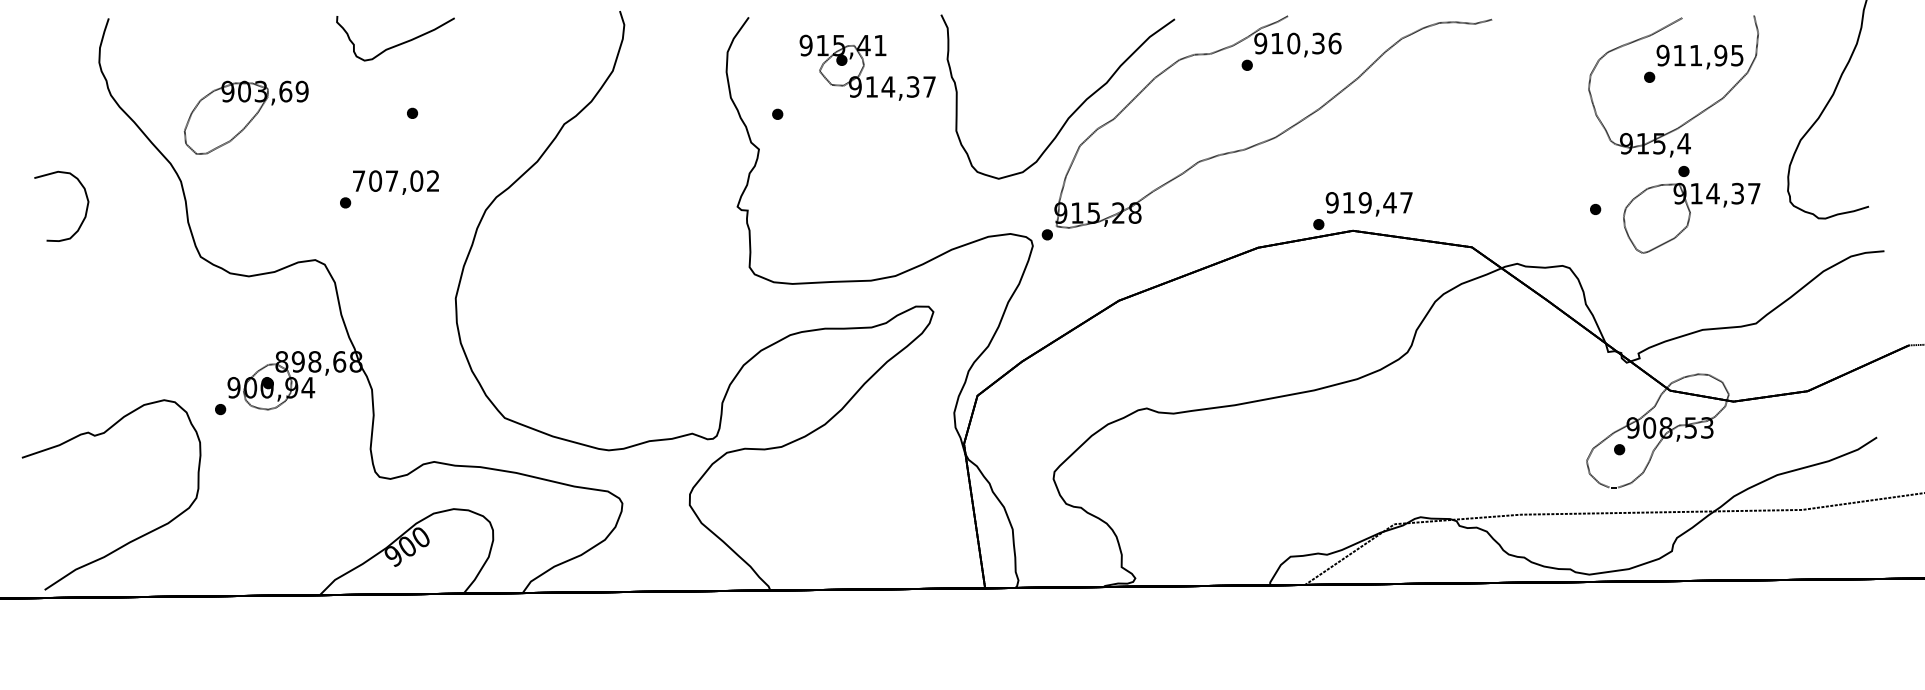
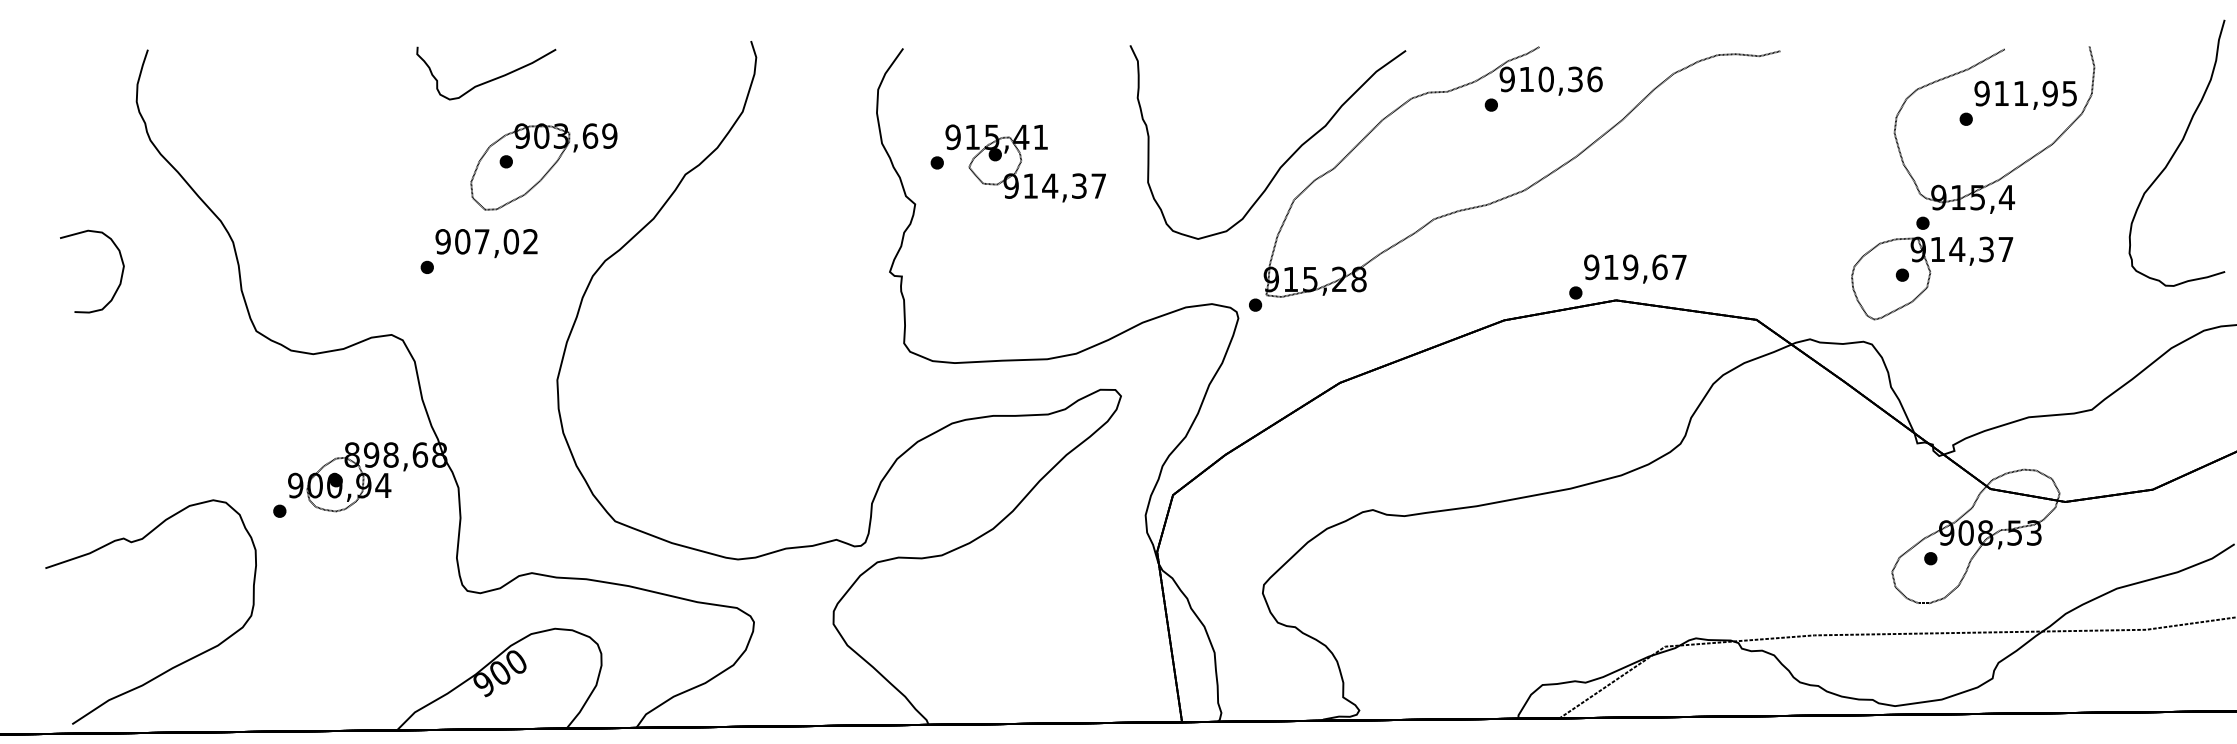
part: (867, 67) -> (1025, 163), moved
part: (246, 117) -> (544, 166), moved
text: (358, 180) -> (442, 241), 707,02 -> 907,02
text: (1389, 202) -> (1659, 266), 919,47 -> 919,67
part: (1691, 209) -> (1931, 268), moved

